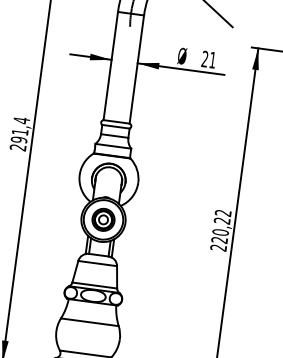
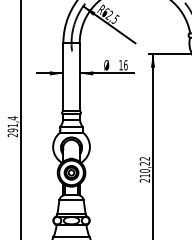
text: (208, 60) -> (123, 65), 21 -> 16
text: (219, 239) -> (144, 175), 220,22 -> 210,22

